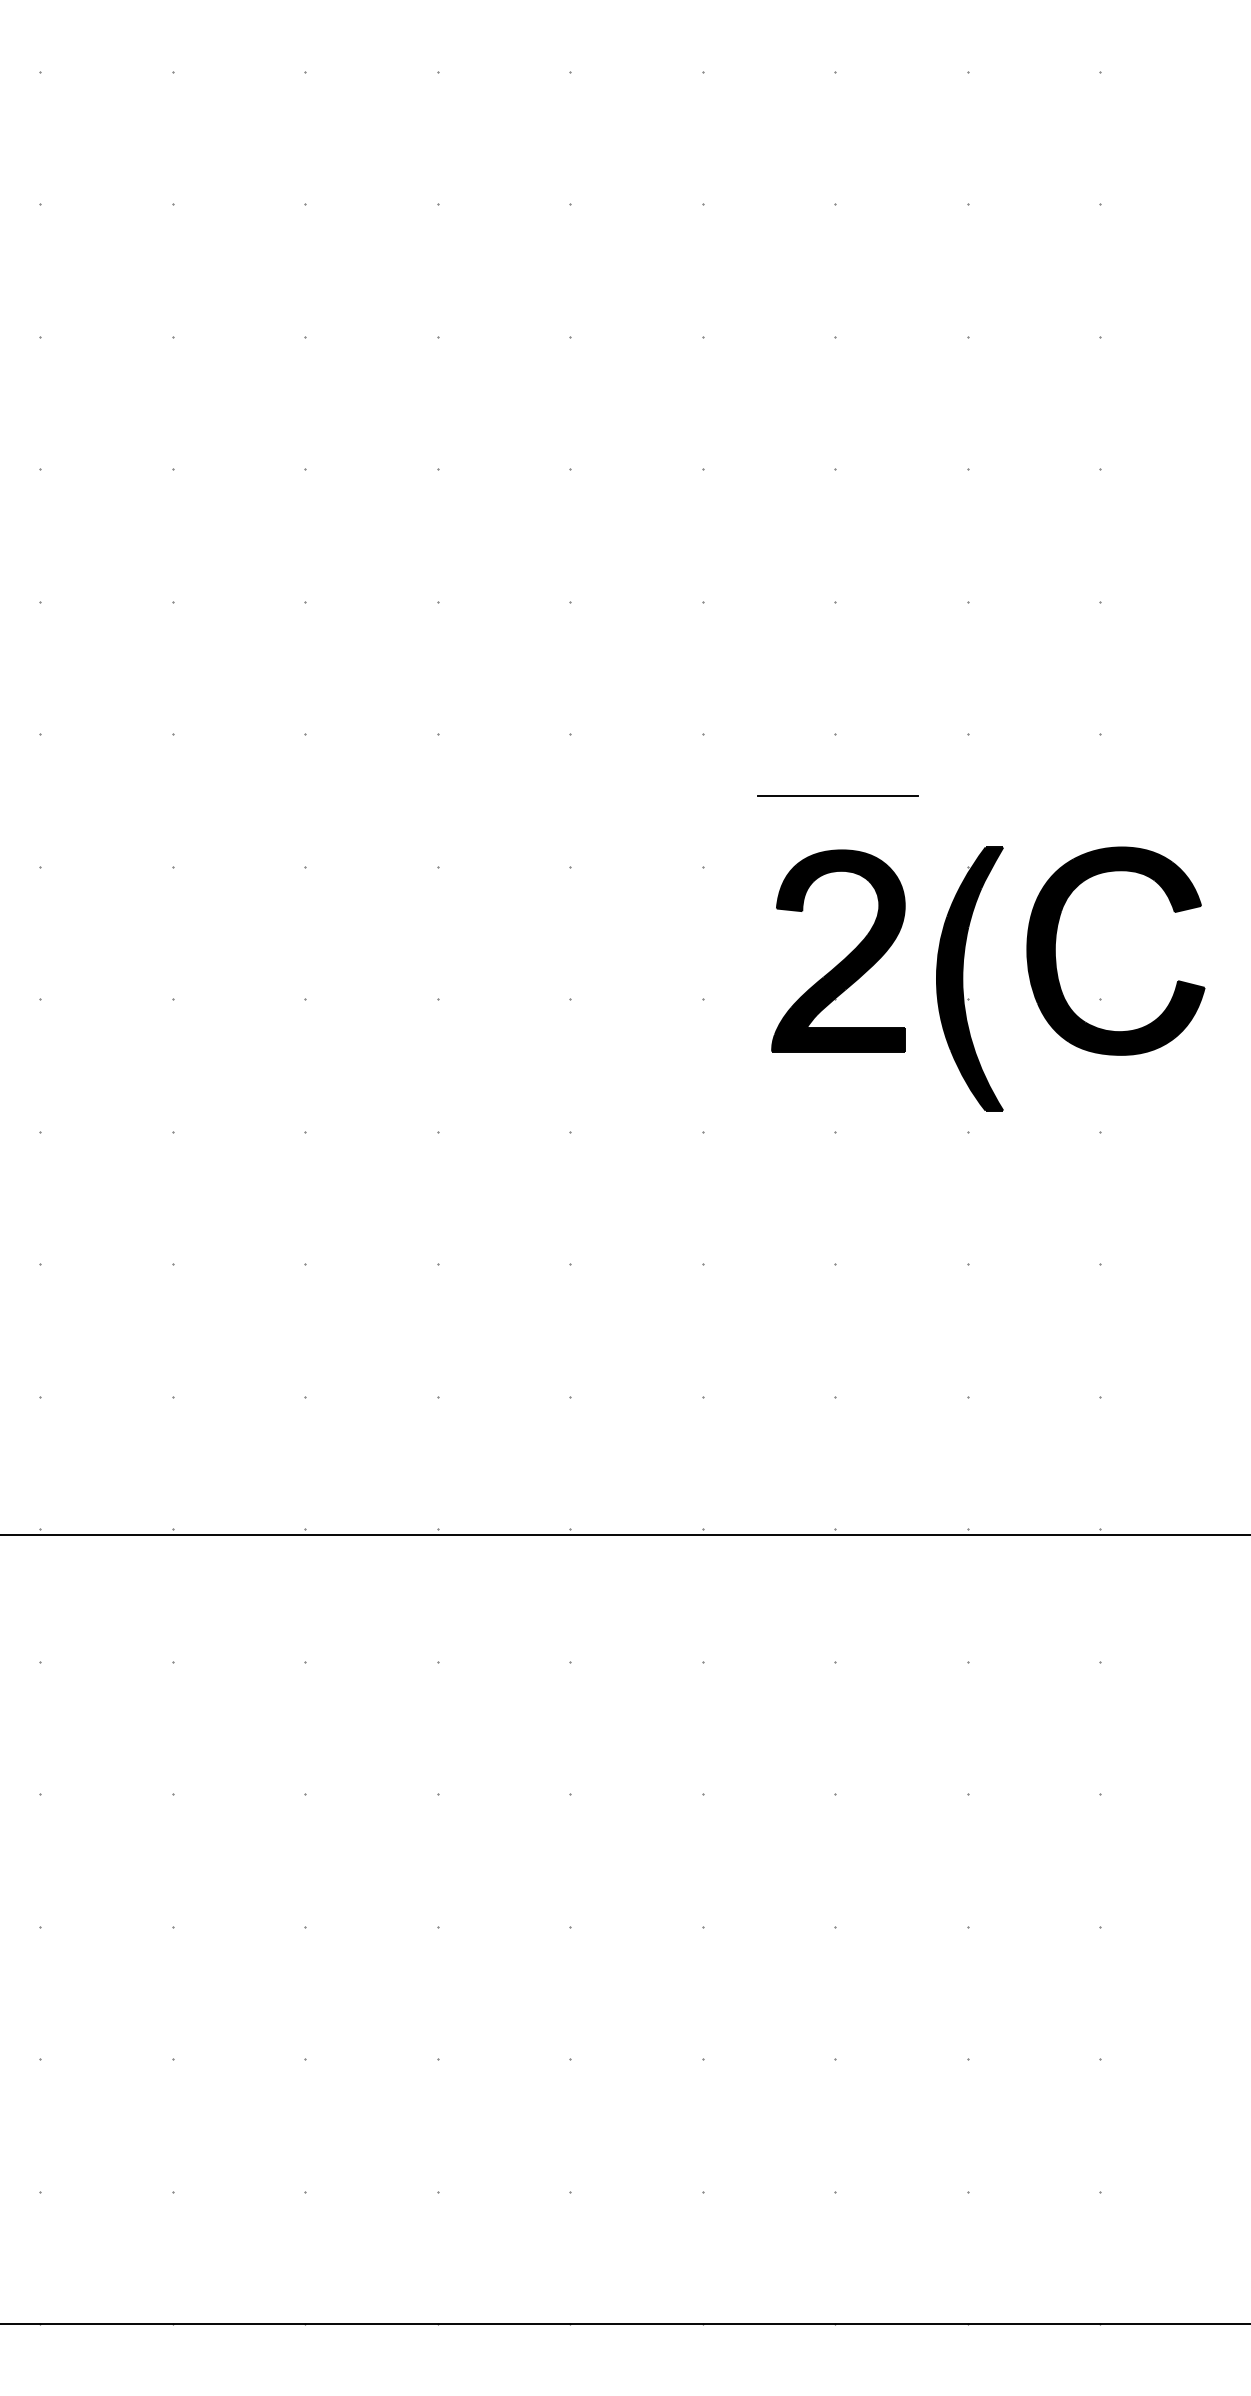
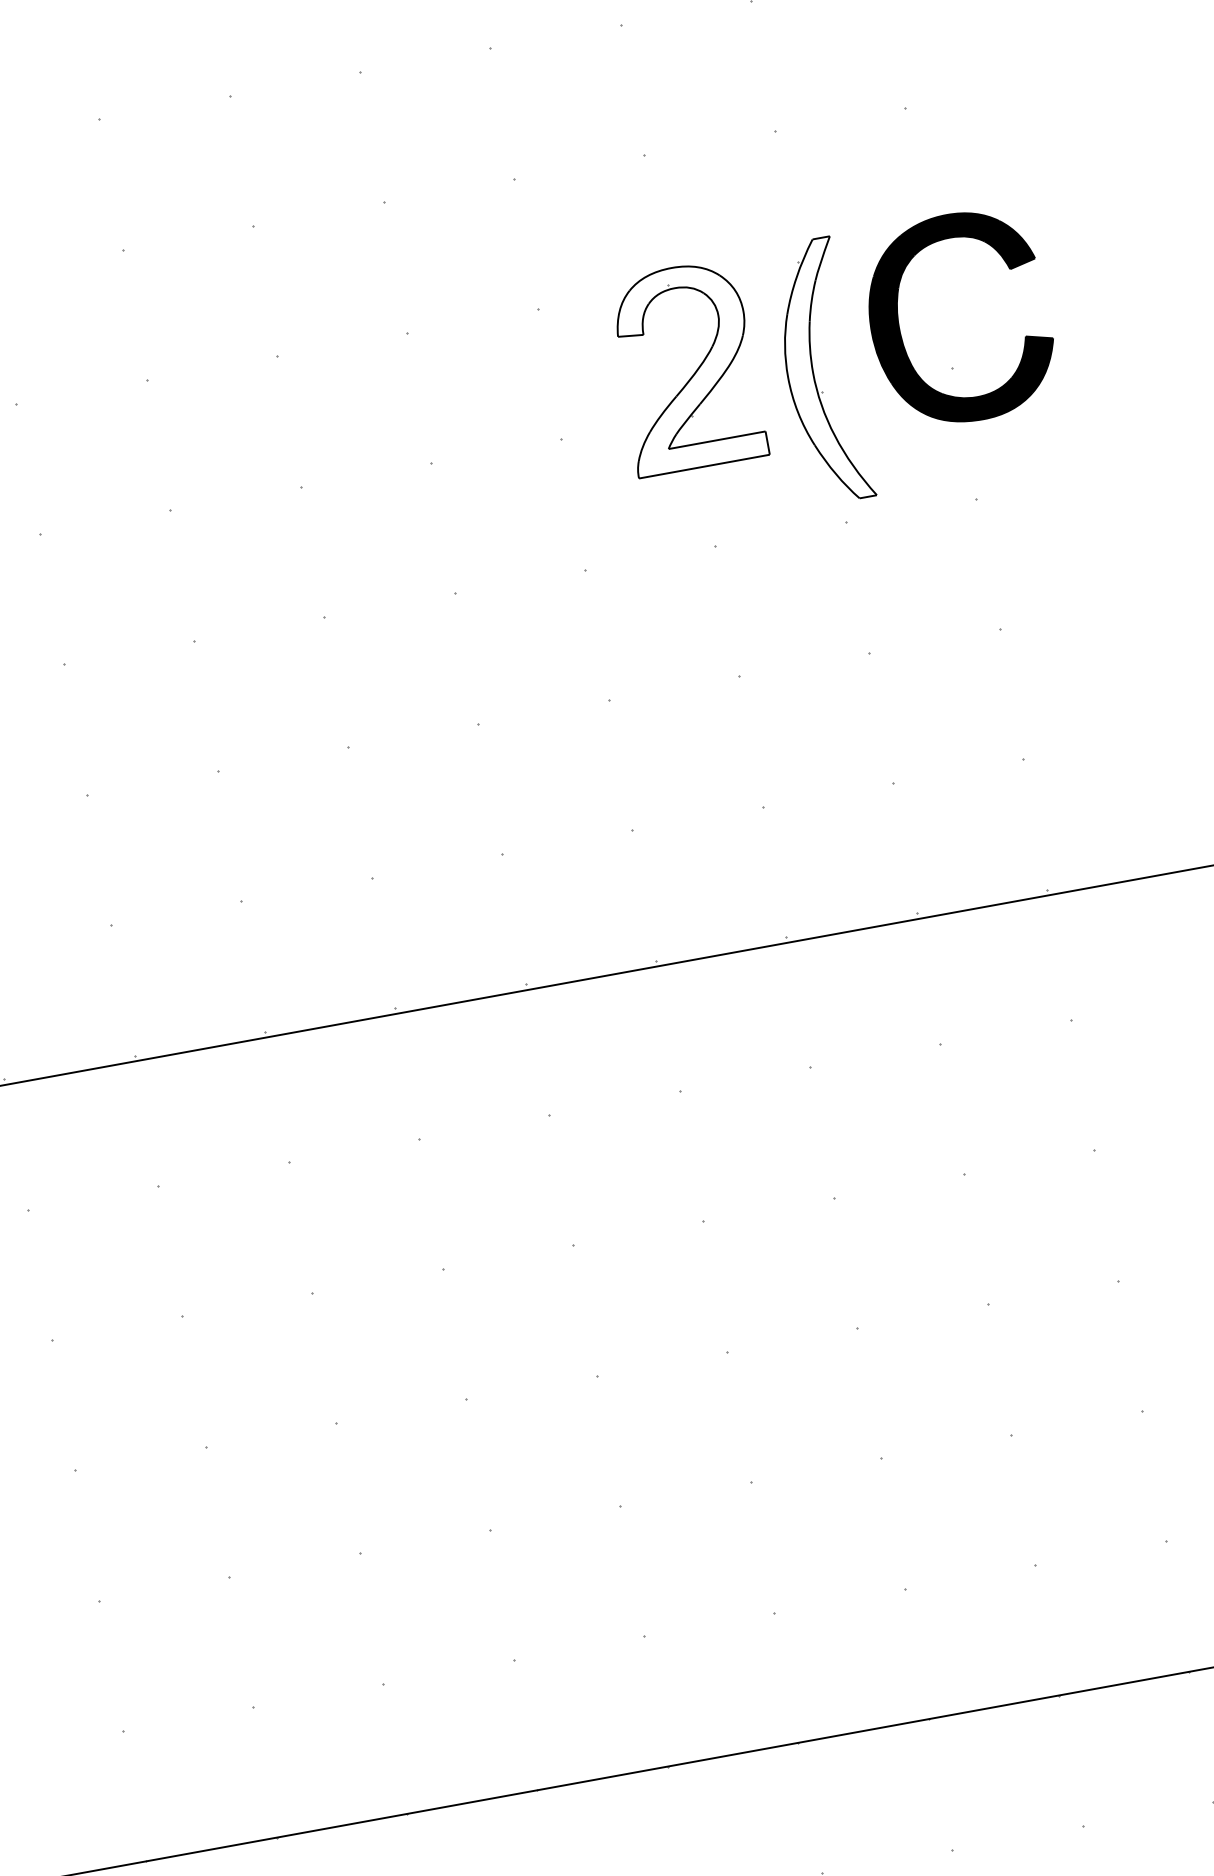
line: (837, 795) -> (657, 214), removed
fill: (838, 950) -> (686, 367), removed
fill: (969, 978) -> (820, 371), removed

